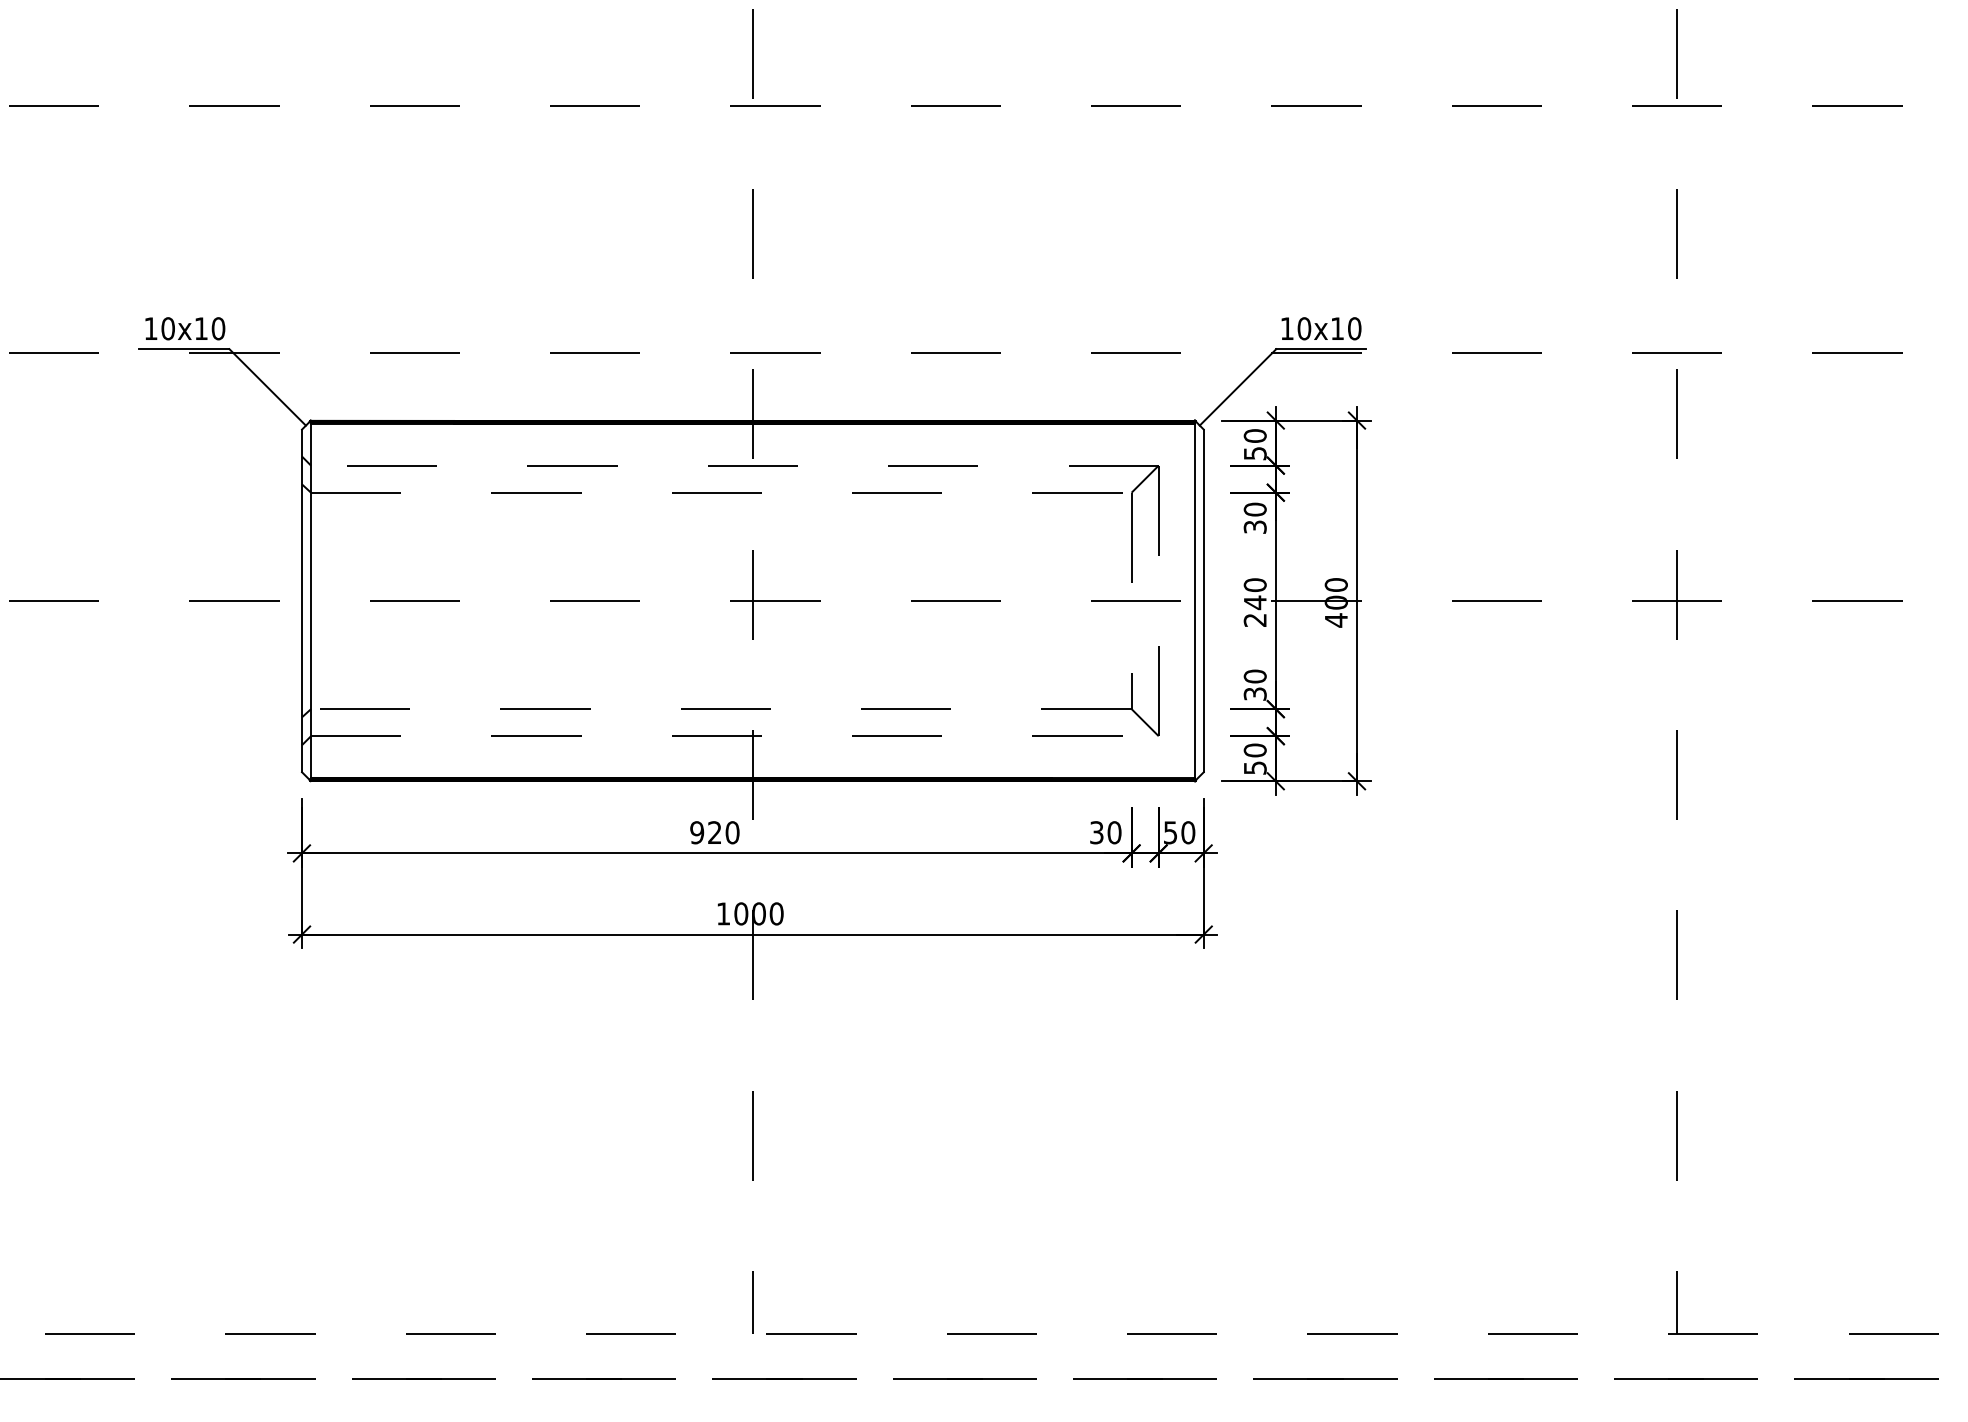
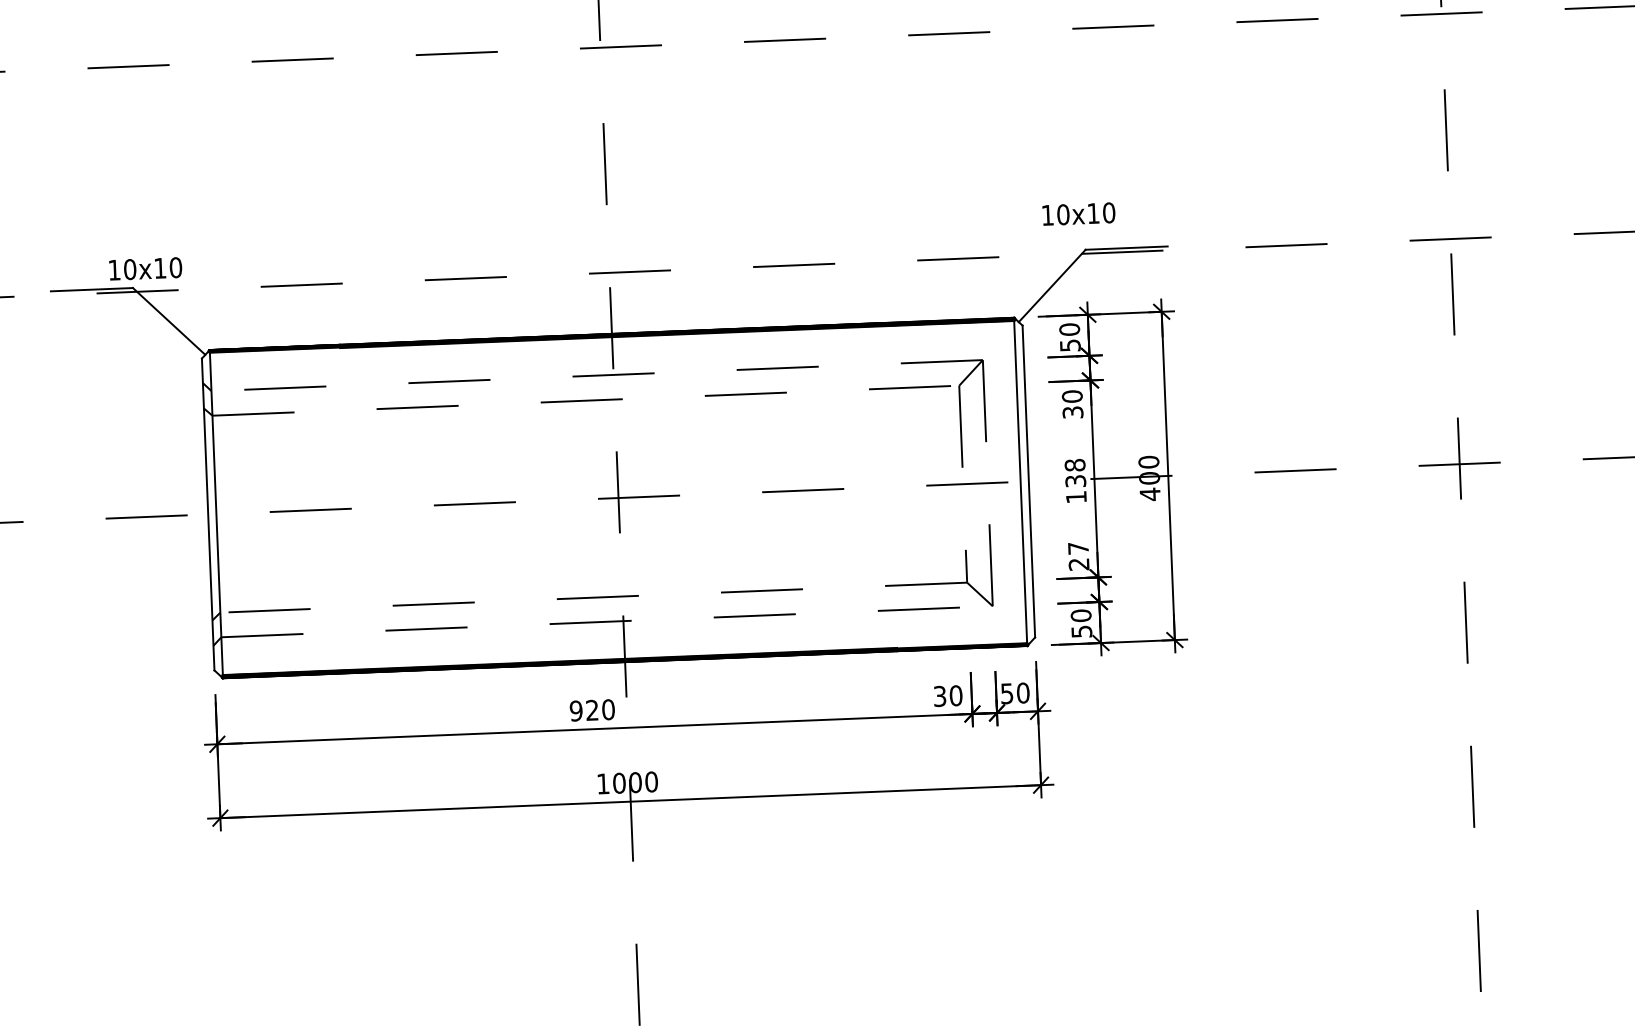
text: (185, 328) -> (145, 268), moved
text: (1321, 328) -> (1078, 213), moved
text: (1254, 602) -> (1075, 481), 240 -> 138
text: (1254, 684) -> (1078, 555), 30 -> 27

